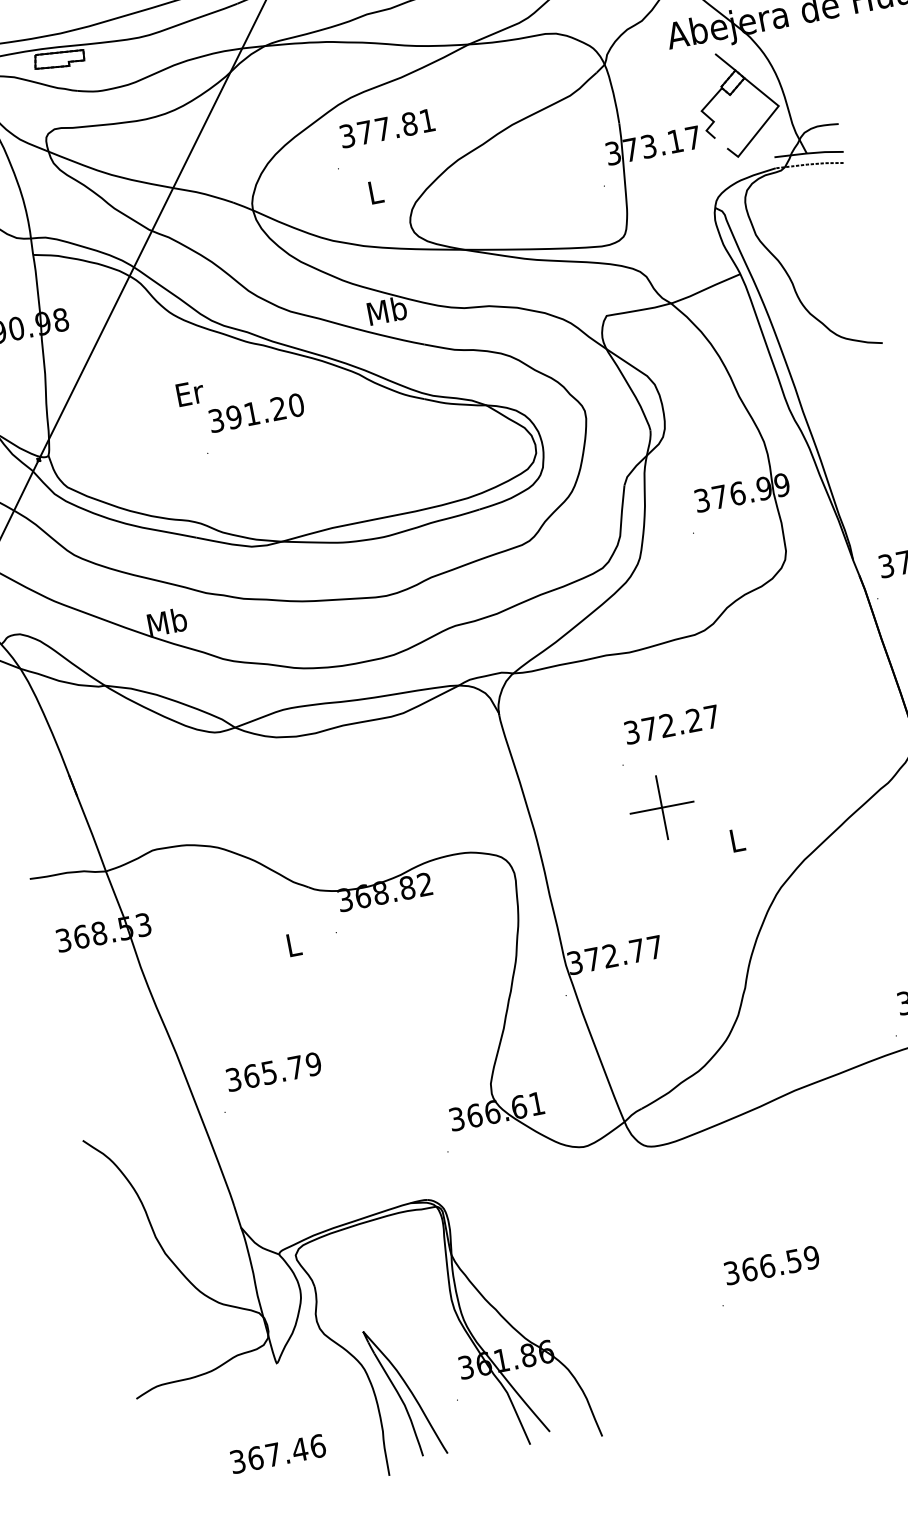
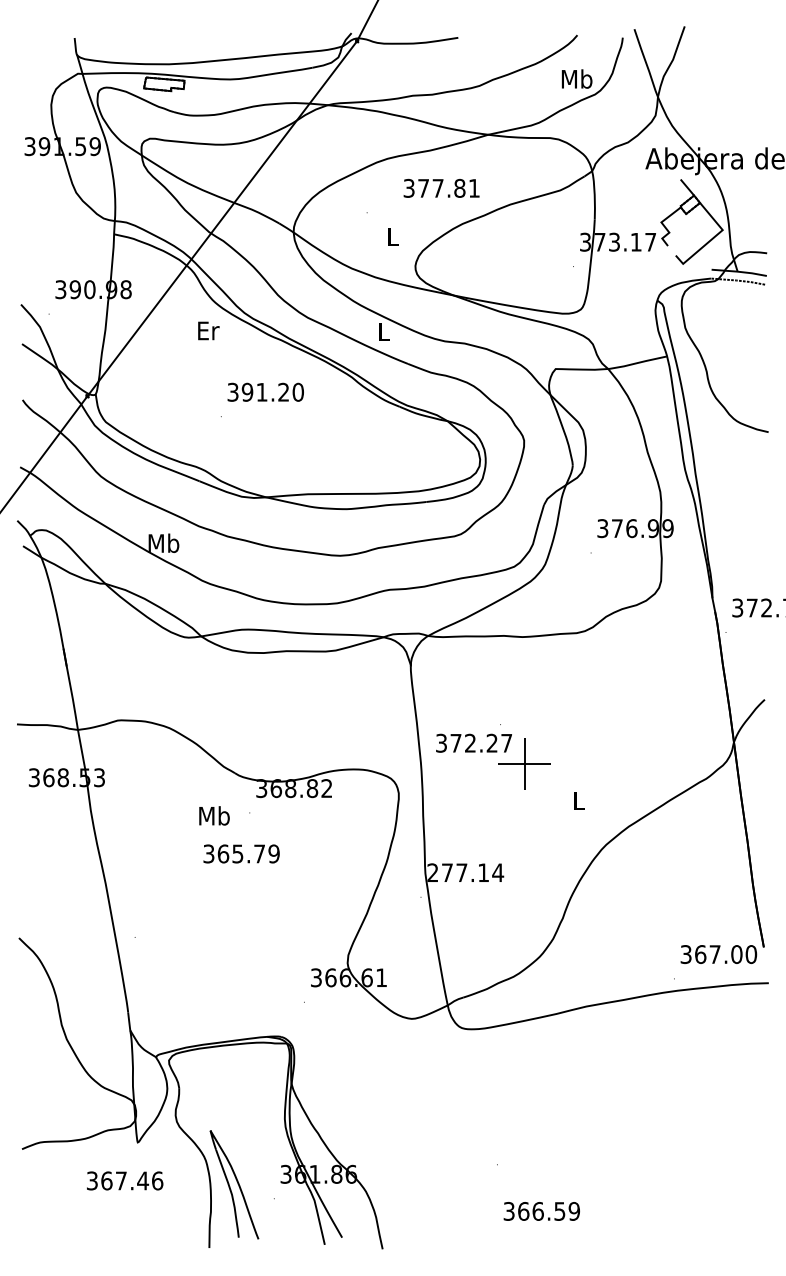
text: (386, 127) -> (441, 187), moved
text: (386, 310) -> (383, 331), Mb -> L
text: (190, 392) -> (208, 330), moved
text: (670, 723) -> (473, 742), moved
text: (293, 944) -> (214, 815), L -> Mb
text: (614, 954) -> (465, 872), 372.77 -> 277.14
text: (273, 1071) -> (241, 853), moved
text: (771, 1265) -> (541, 1211), moved
text: (278, 1453) -> (125, 1180), moved

